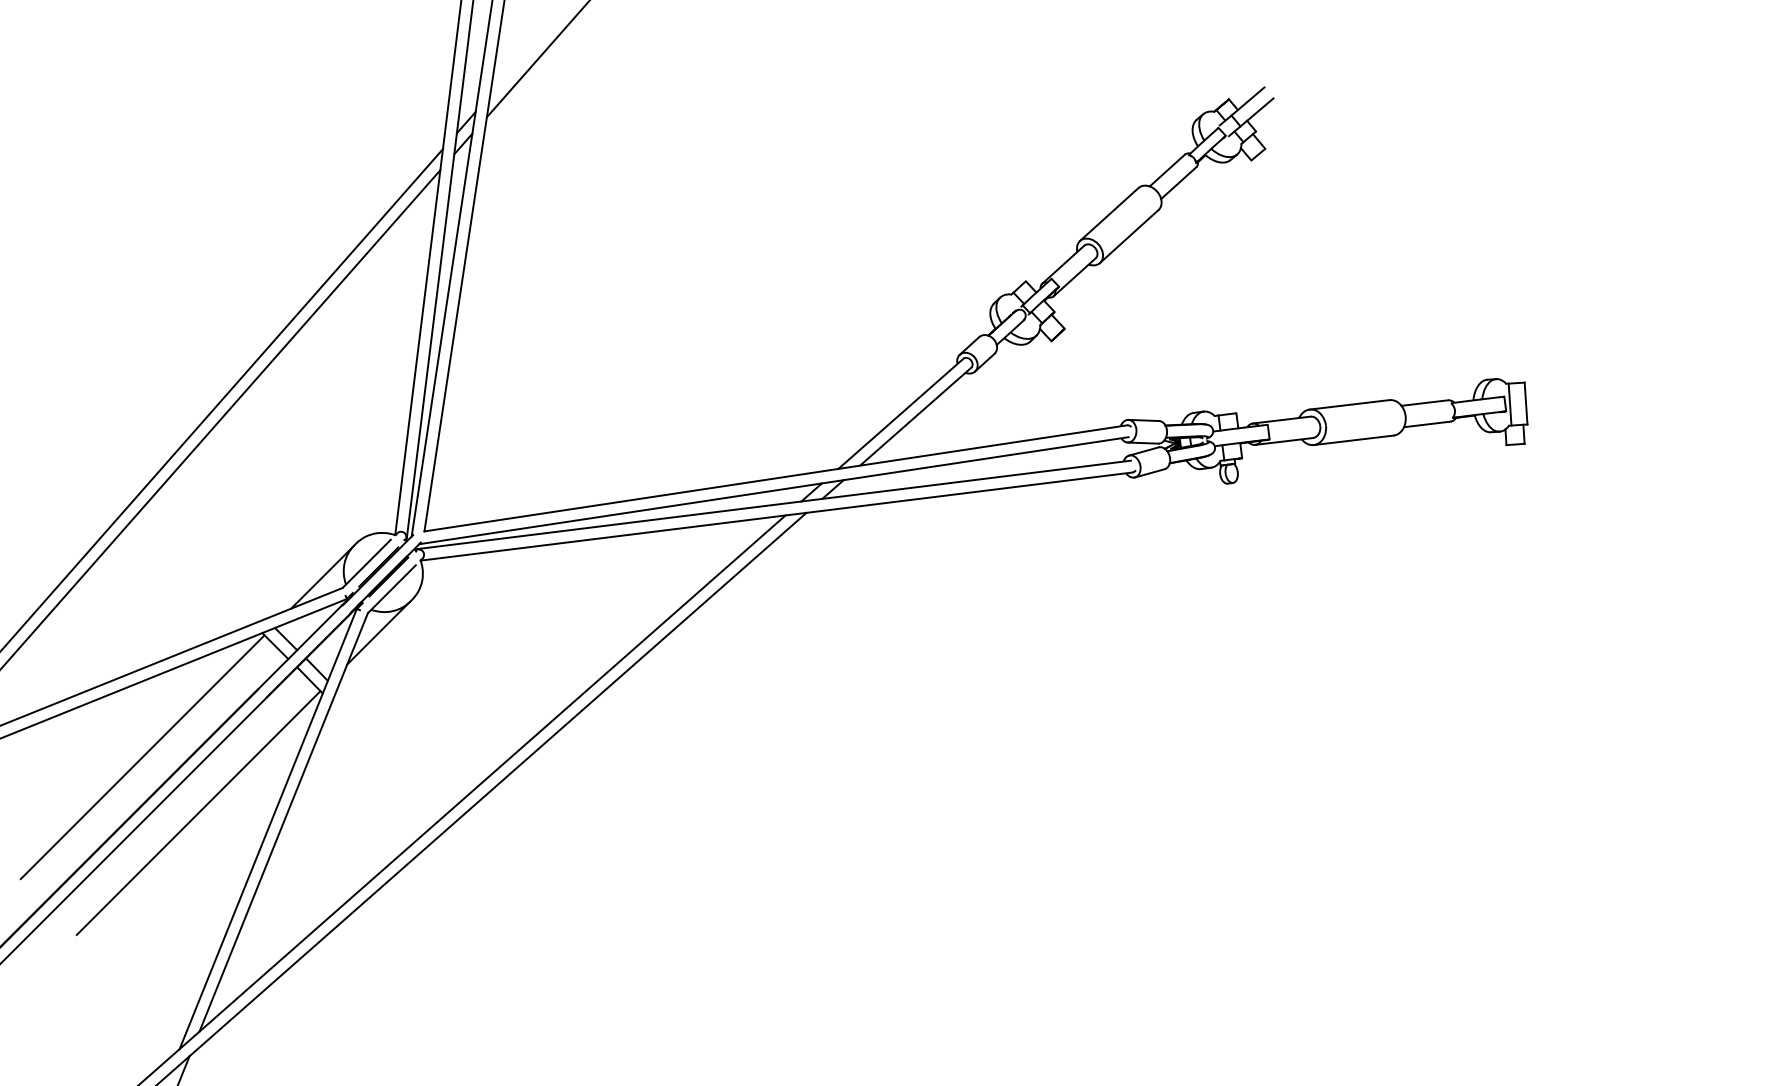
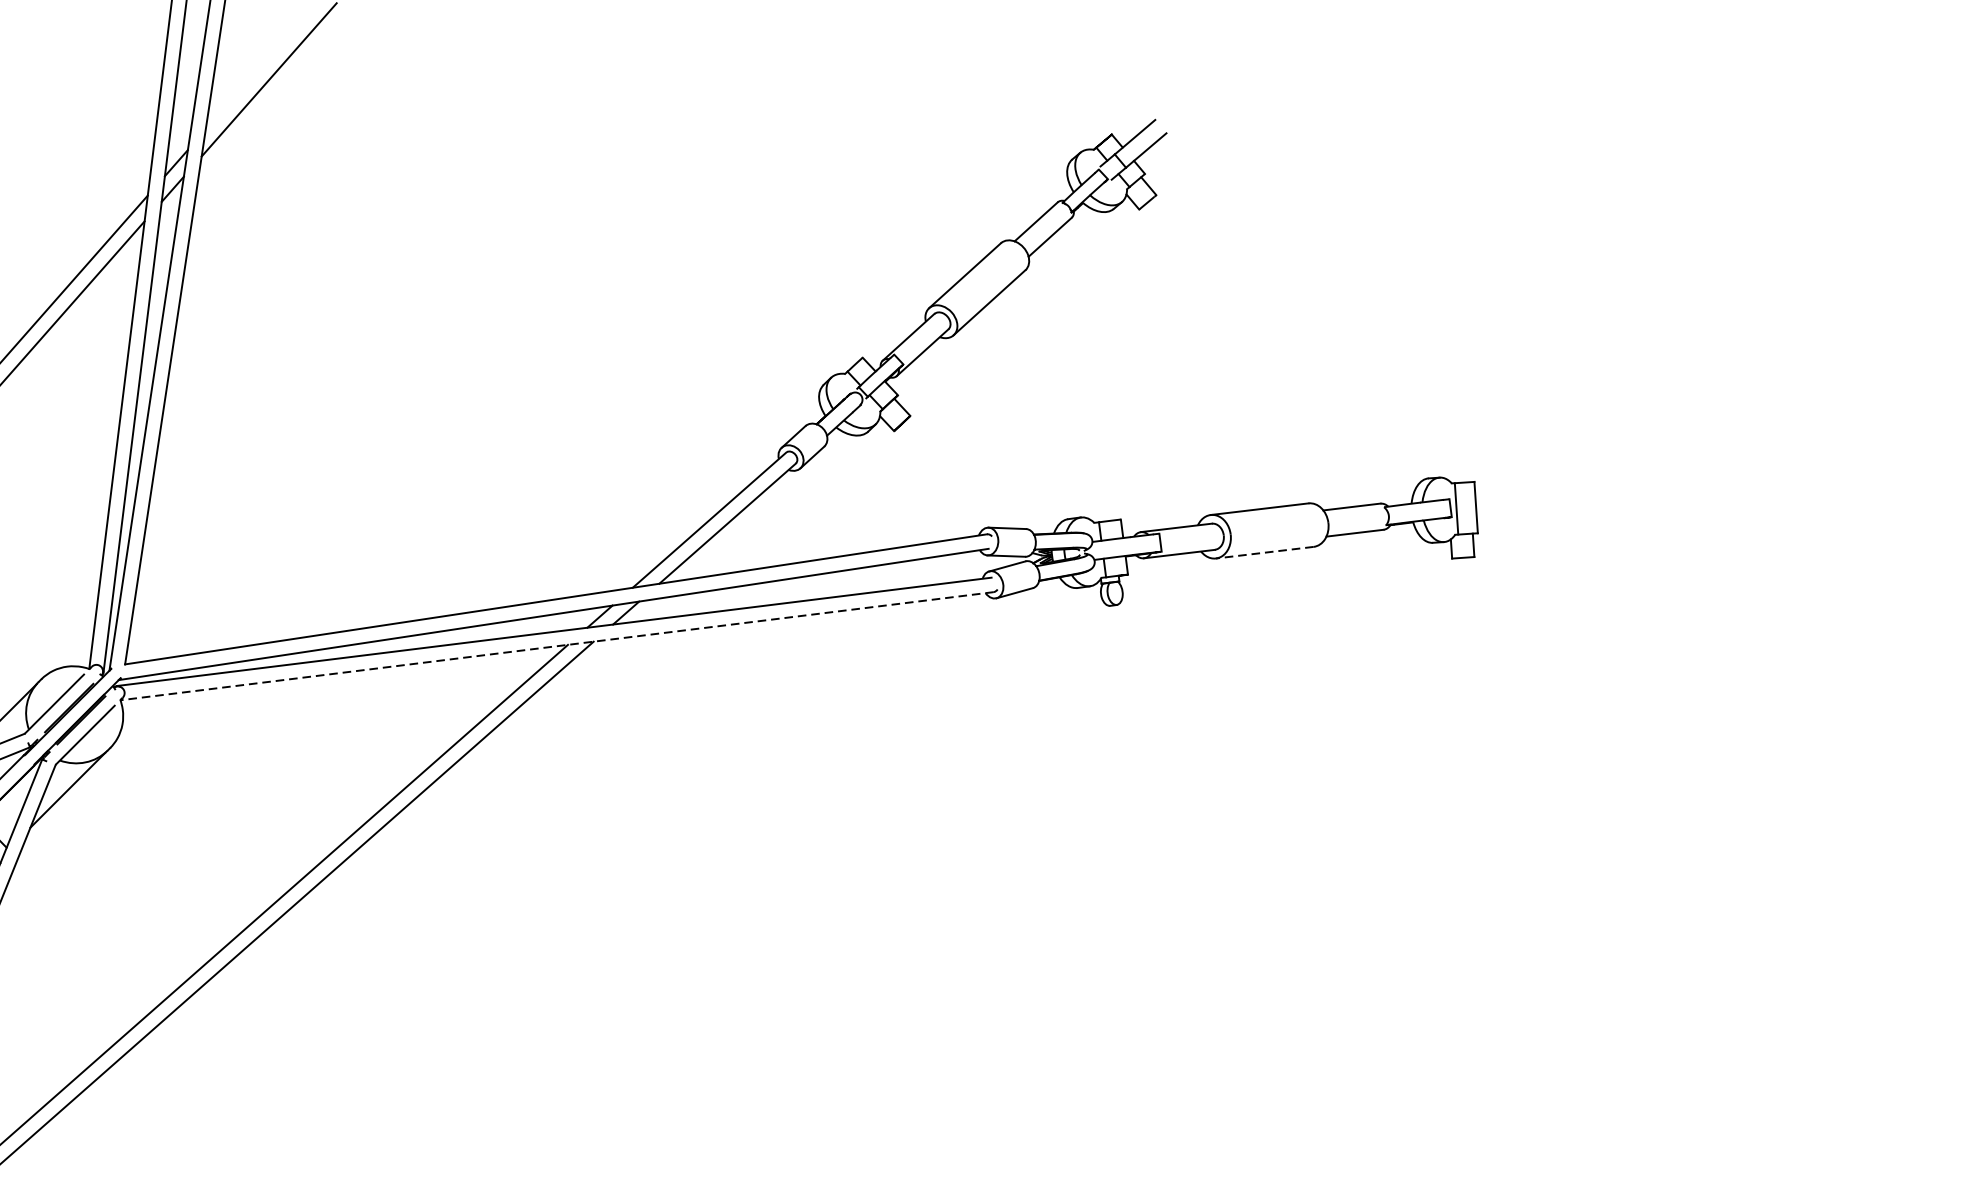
line: (1353, 440) -> (1264, 552), solid -> dashed
line: (776, 516) -> (556, 646), solid -> dashed

